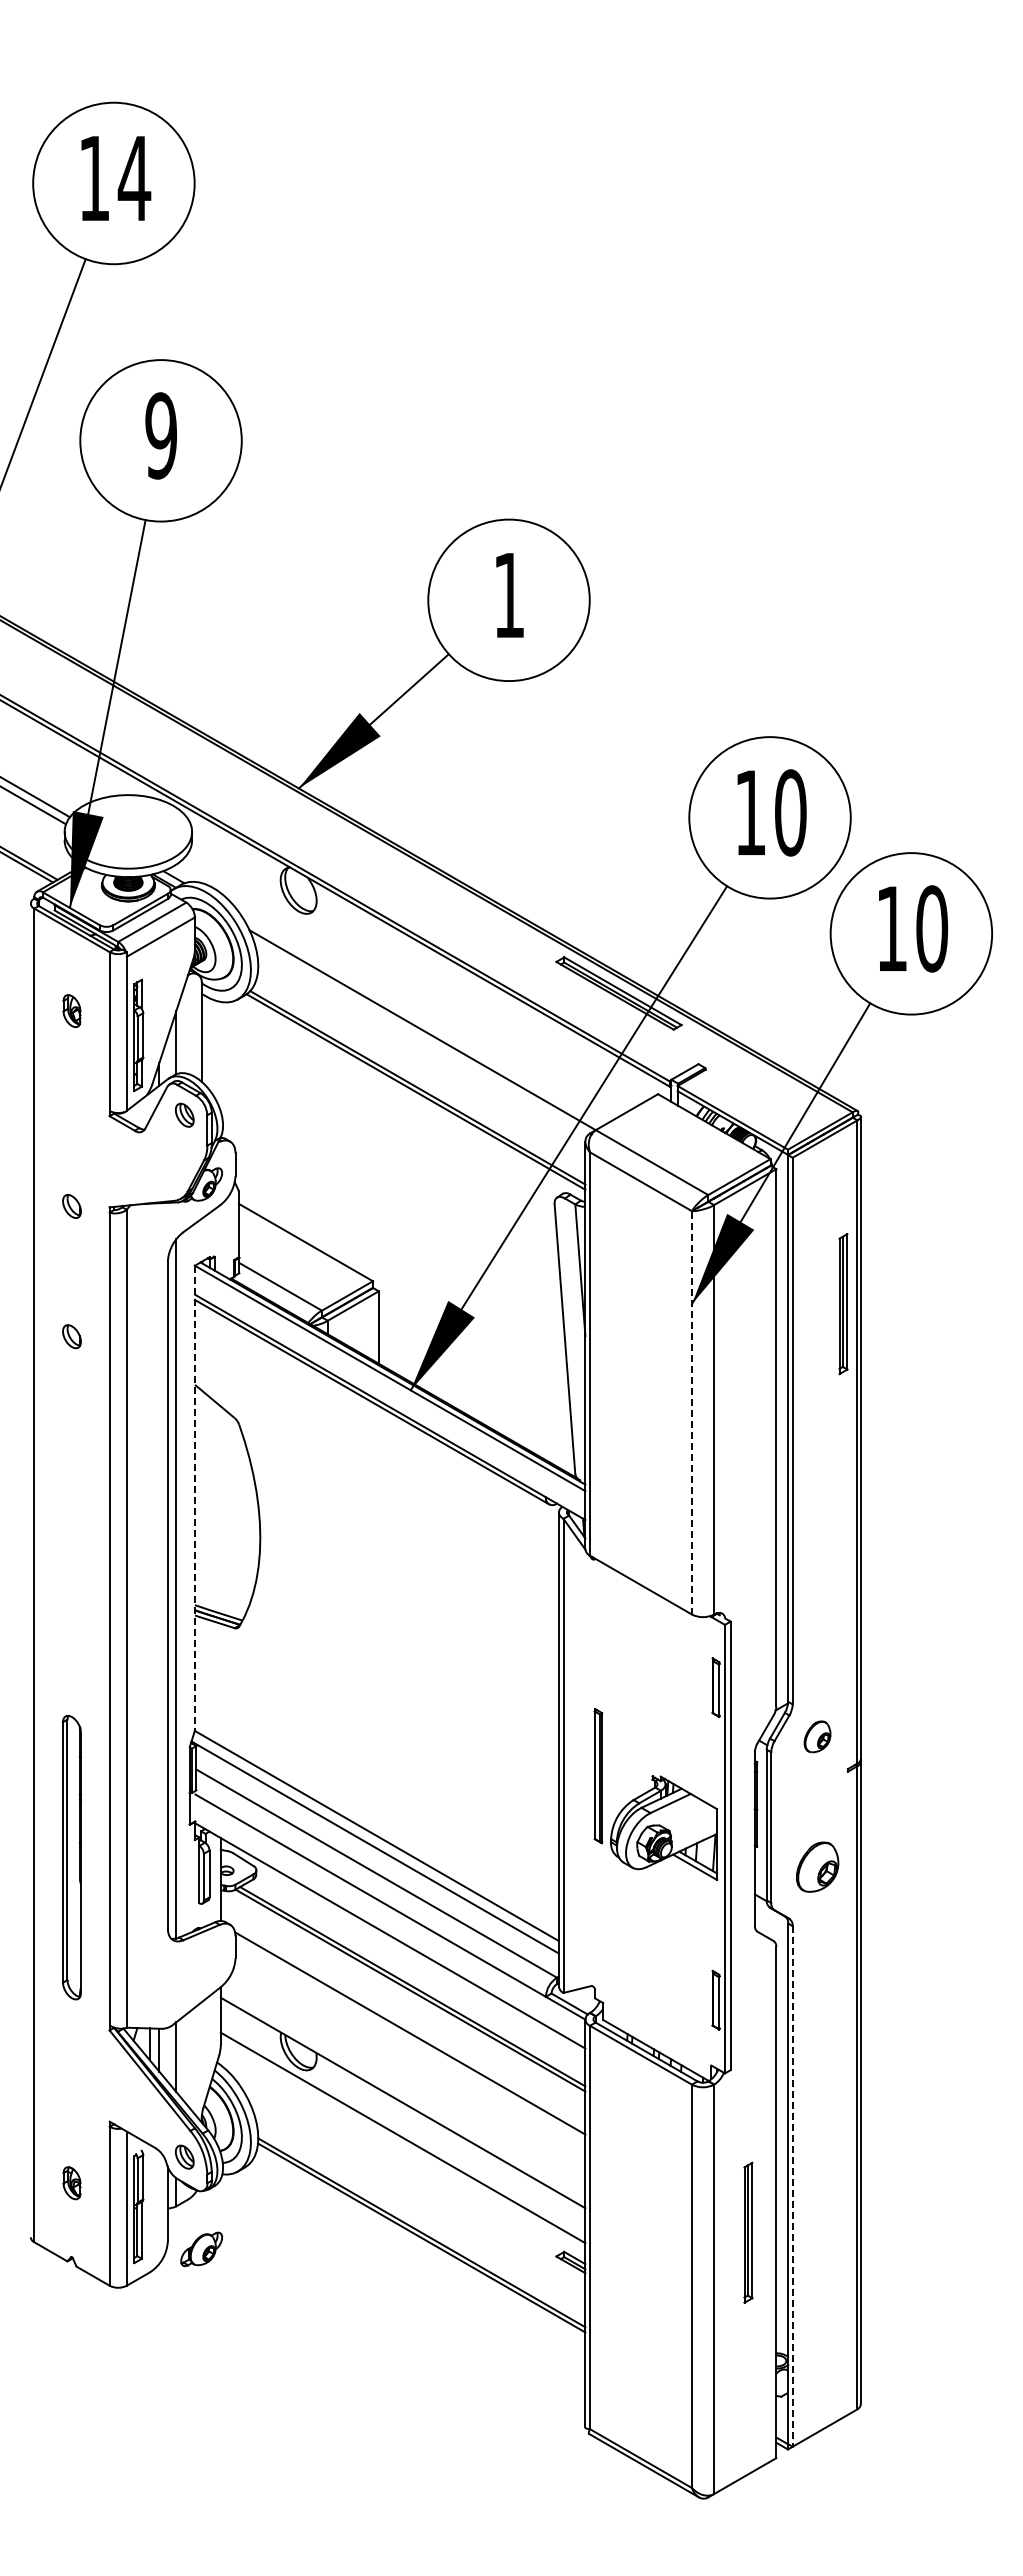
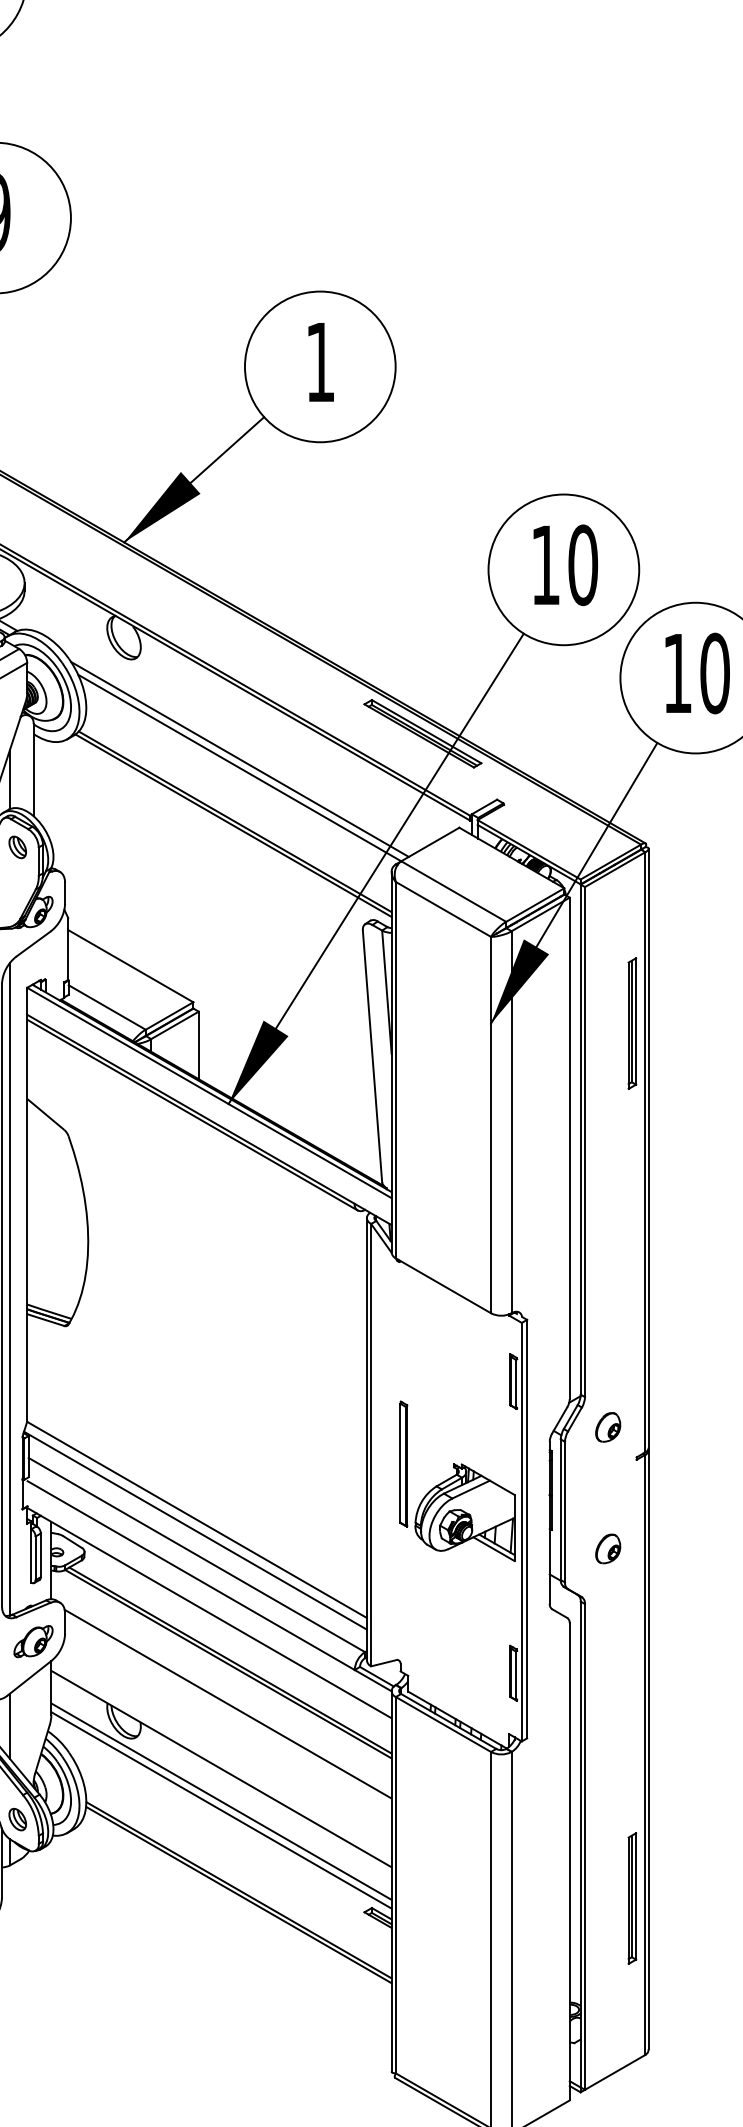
line: (422, 1020) -> (239, 758), added
line: (691, 1412) -> (490, 1124), dashed -> solid
line: (194, 1498) -> (26, 1204), dashed -> solid
part: (817, 1866) -> (608, 1548), size x0.62
line: (402, 2147) -> (220, 1810), added
line: (792, 2186) -> (584, 1846), dashed -> solid
part: (748, 2232) -> (632, 1898), moved
part: (201, 2249) -> (33, 1641), moved

